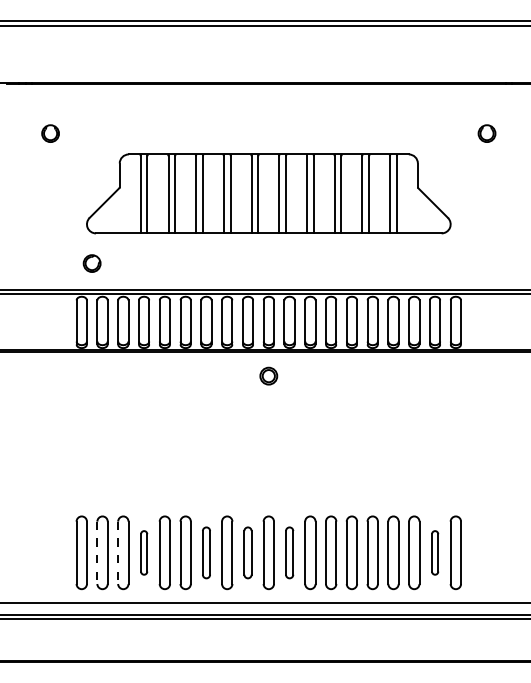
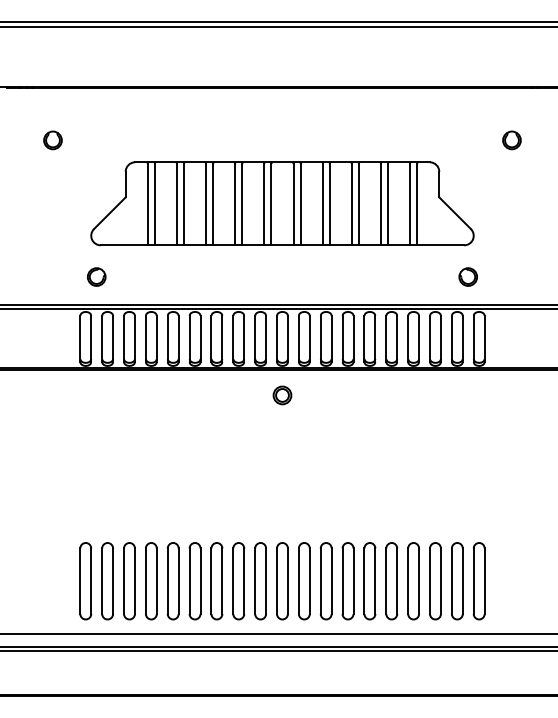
part: (444, 263) -> (467, 276), added
line: (97, 553) -> (102, 581), dashed -> solid
line: (118, 553) -> (124, 581), dashed -> solid
part: (144, 553) -> (151, 581), size x1.67
part: (206, 553) -> (216, 581), size x1.43
part: (247, 553) -> (260, 581), size x1.43
part: (289, 553) -> (304, 581), size x1.43
part: (435, 553) -> (457, 581), size x1.67

